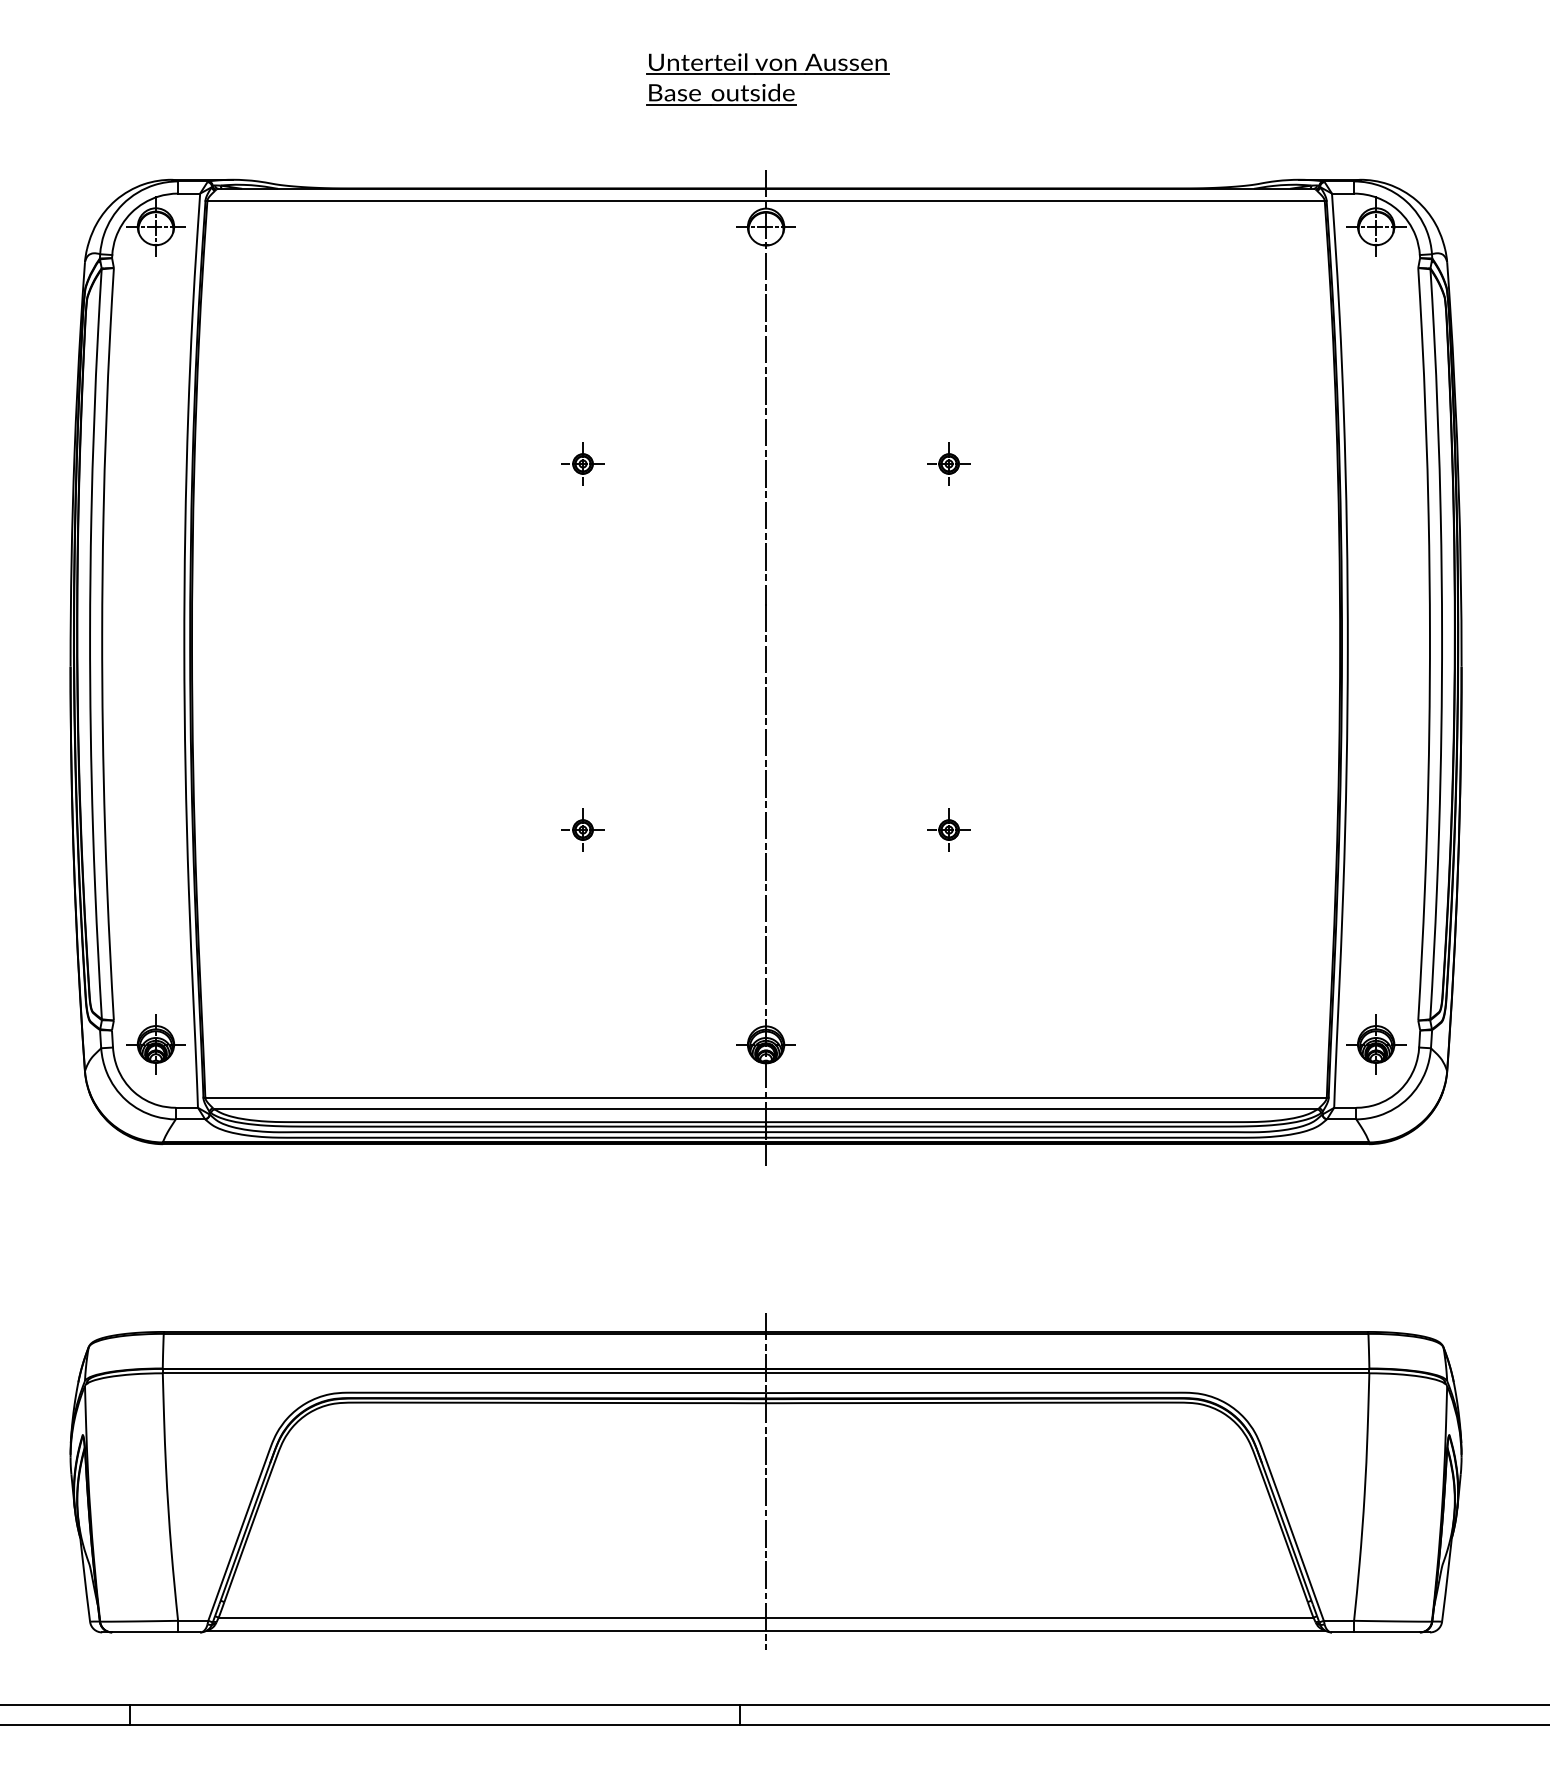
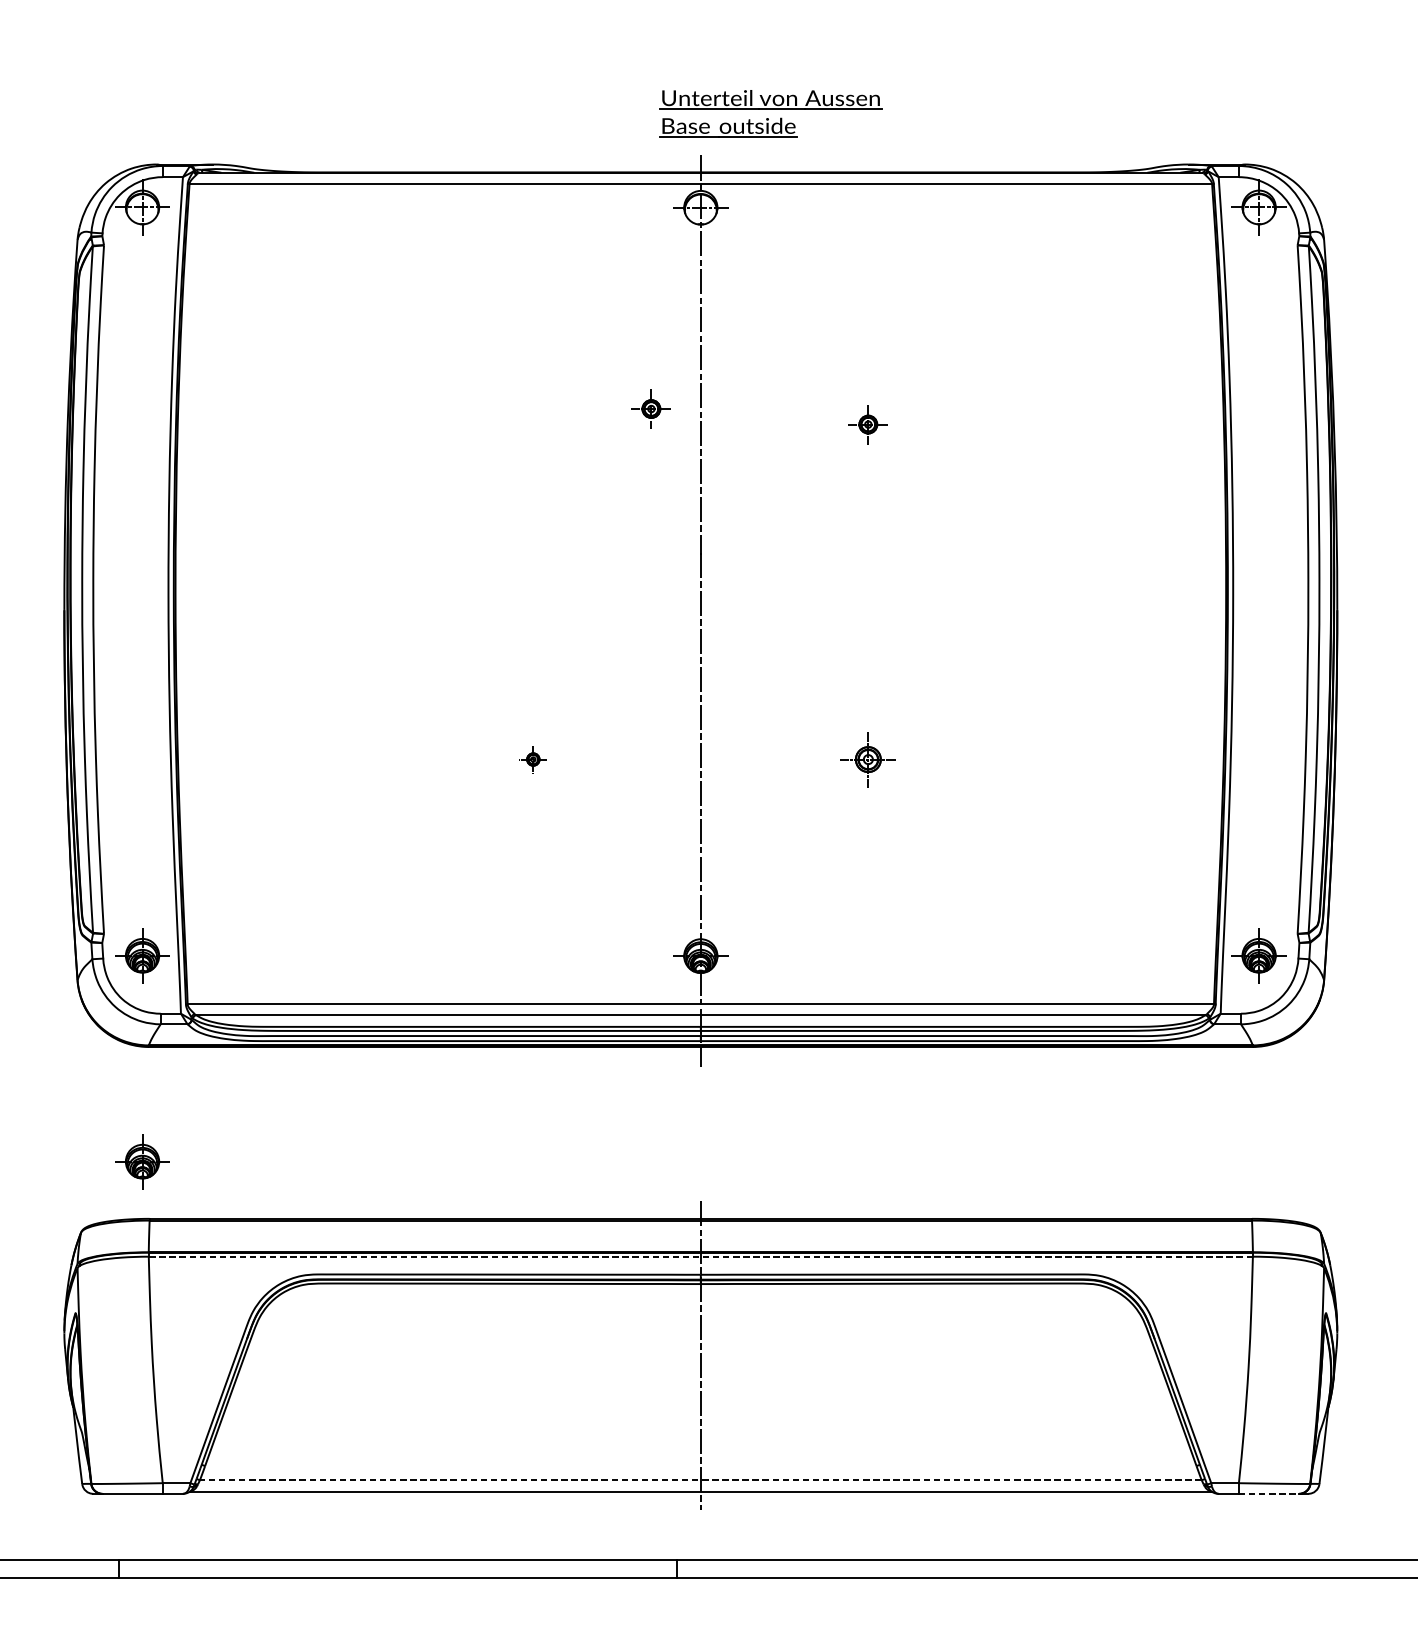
part: (767, 79) -> (770, 113), moved
part: (582, 463) -> (650, 408), moved
part: (582, 829) -> (532, 759), size x0.7
part: (948, 829) -> (867, 759), size x1.4
part: (155, 1269) -> (142, 1161), added
line: (765, 1373) -> (700, 1256), solid -> dashed
line: (765, 1617) -> (700, 1480), solid -> dashed
line: (1386, 1632) -> (1268, 1493), solid -> dashed

